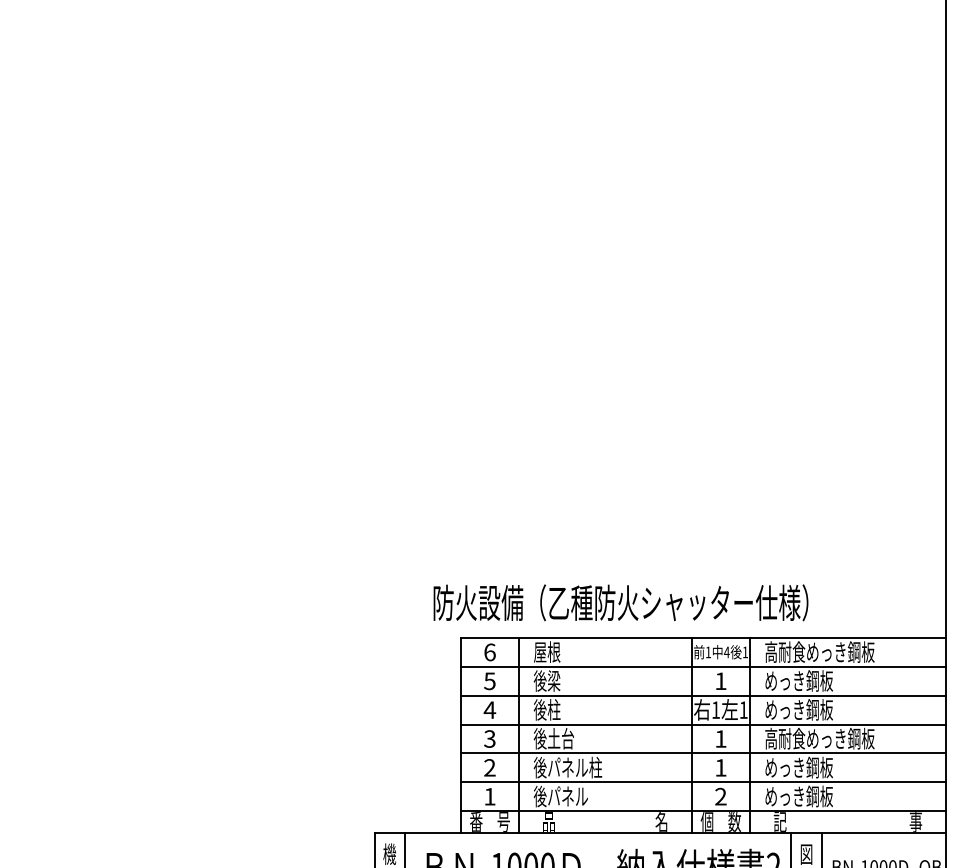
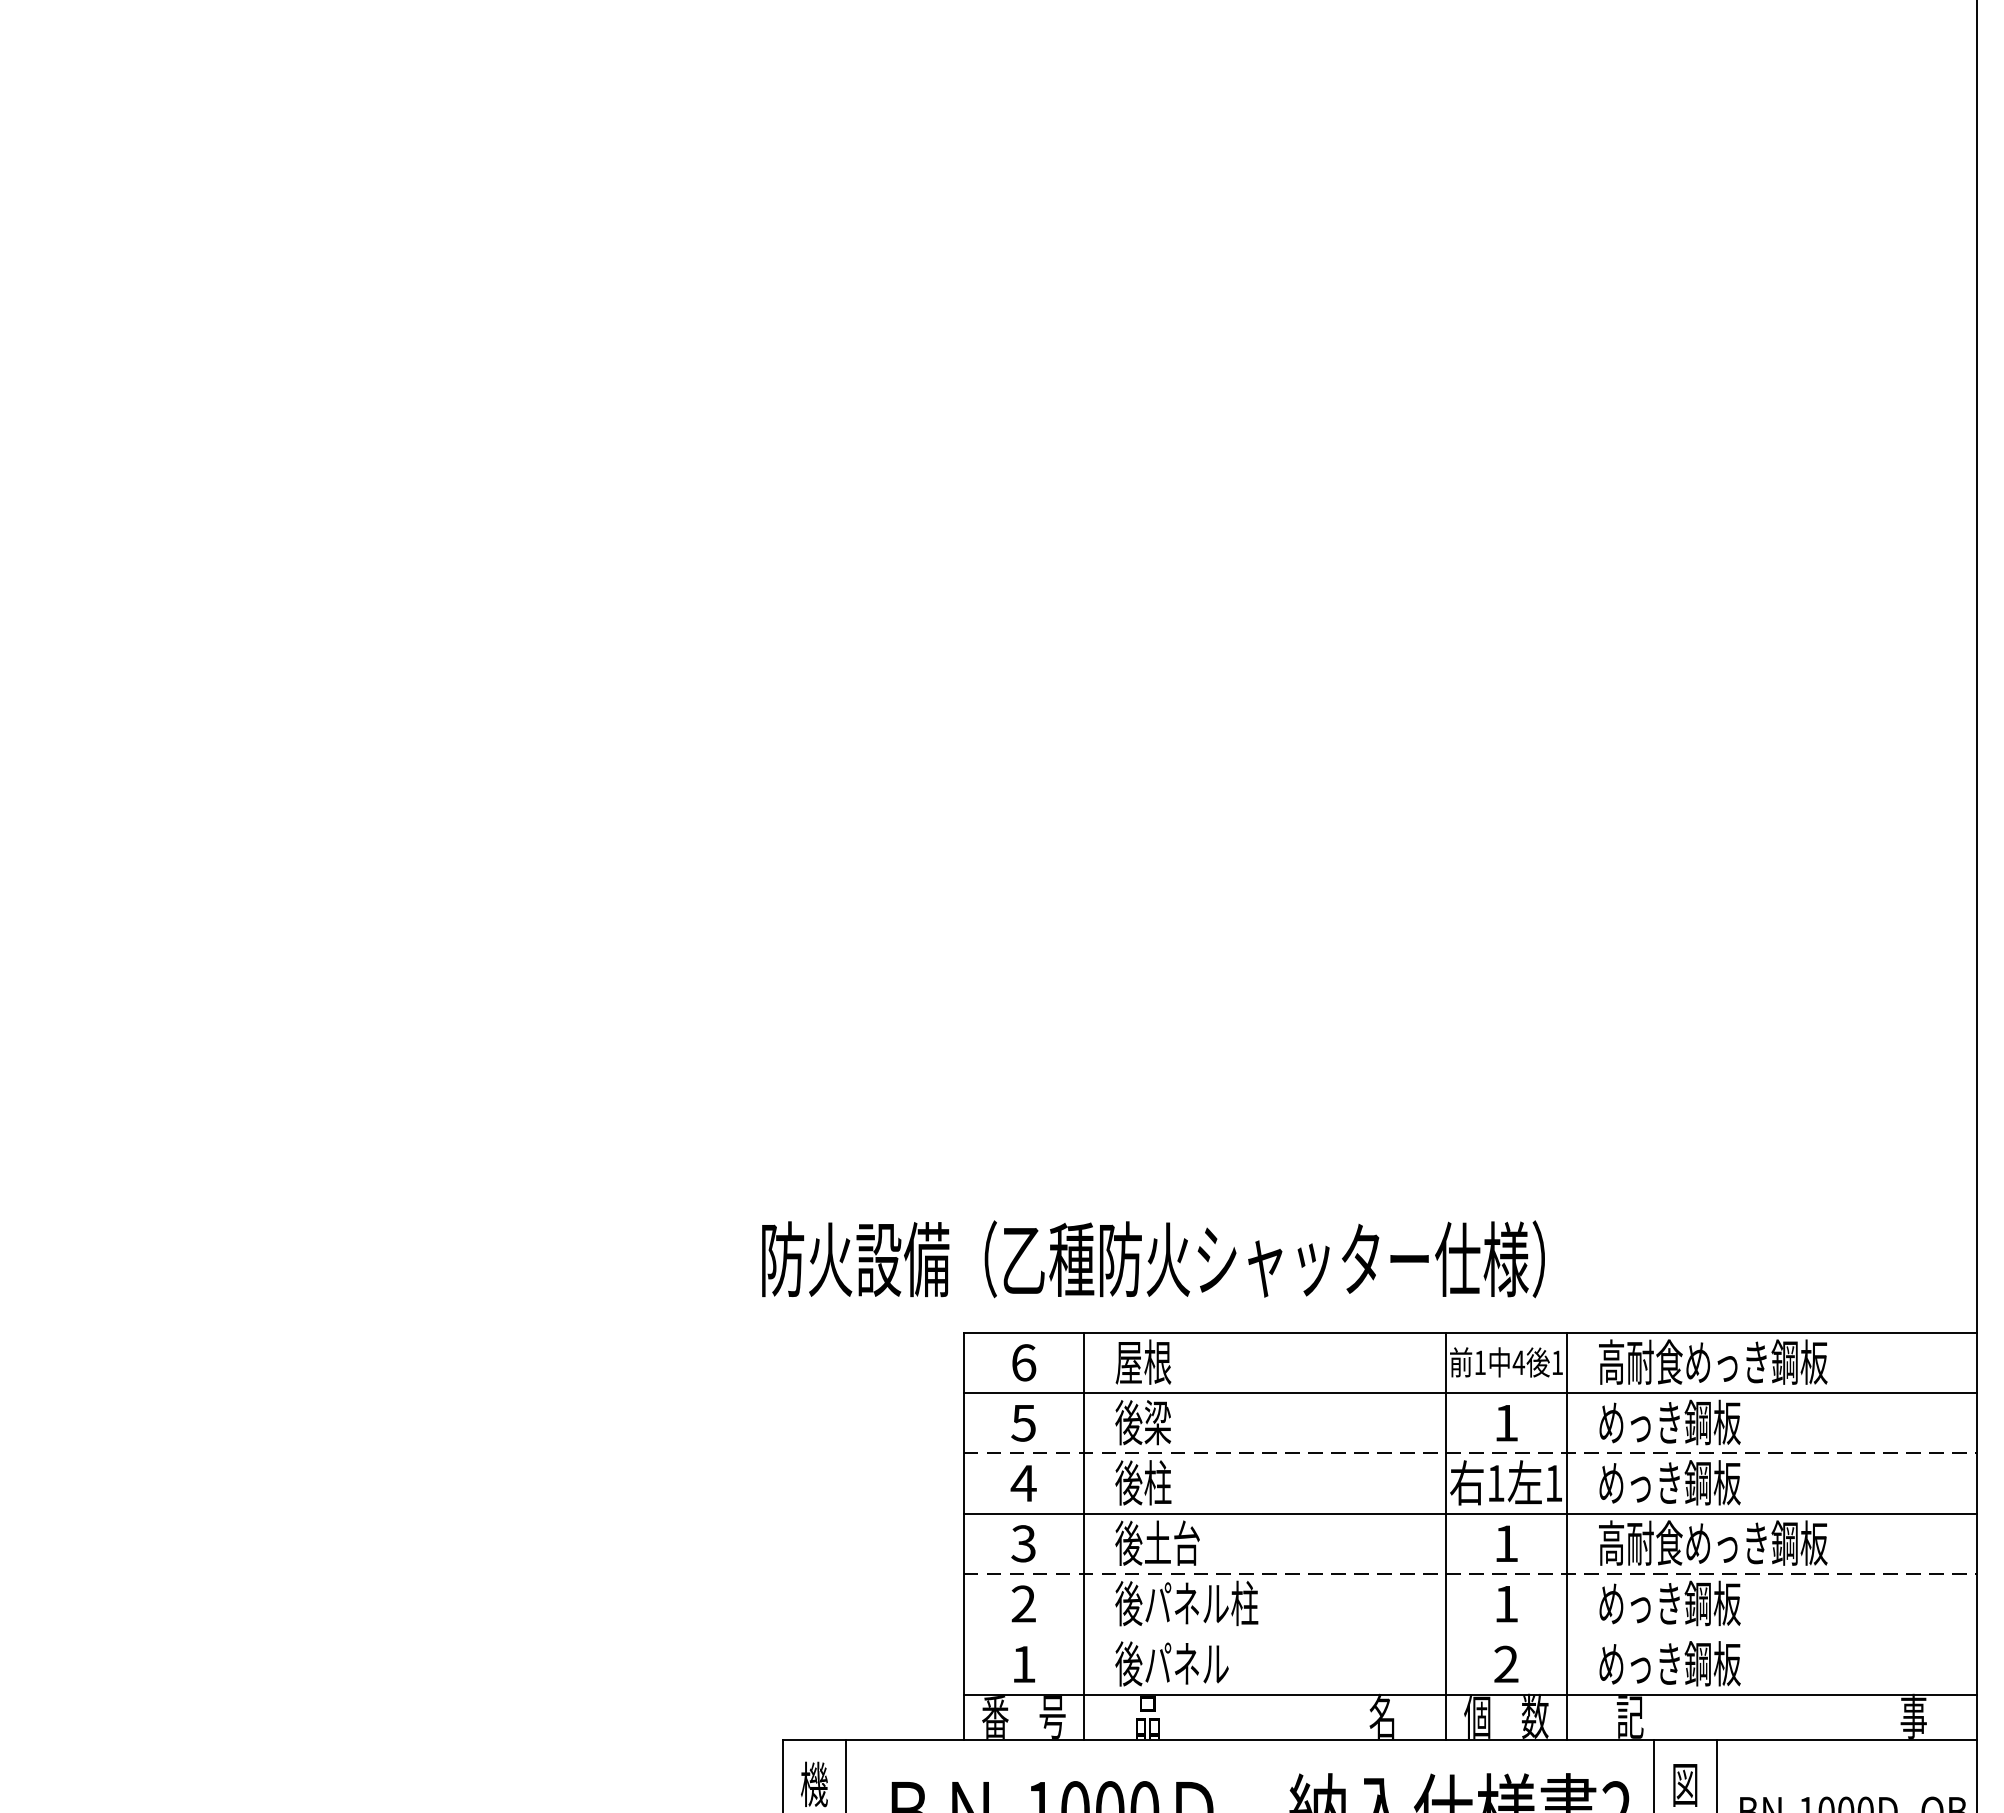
text: (620, 602) -> (1152, 1258), moved
line: (703, 695) -> (1469, 1452), solid -> dashed
line: (703, 753) -> (1469, 1573), solid -> dashed
line: (703, 782) -> (1469, 1634), removed

